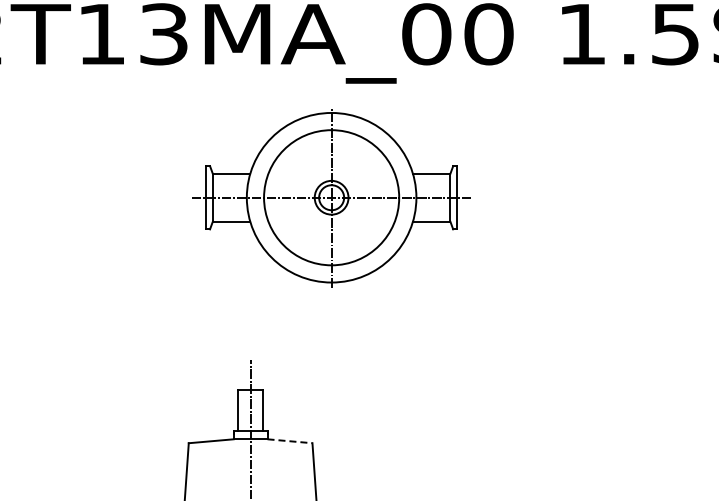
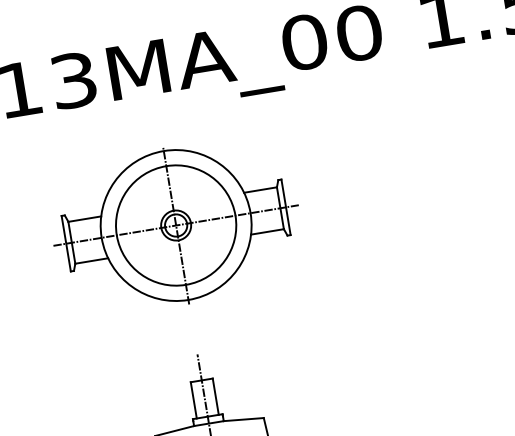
part: (331, 198) -> (176, 226), moved
line: (289, 441) -> (243, 419), dashed -> solid

